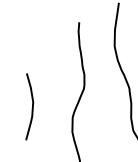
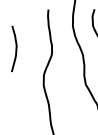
curve: (31, 106) -> (15, 48), moved

